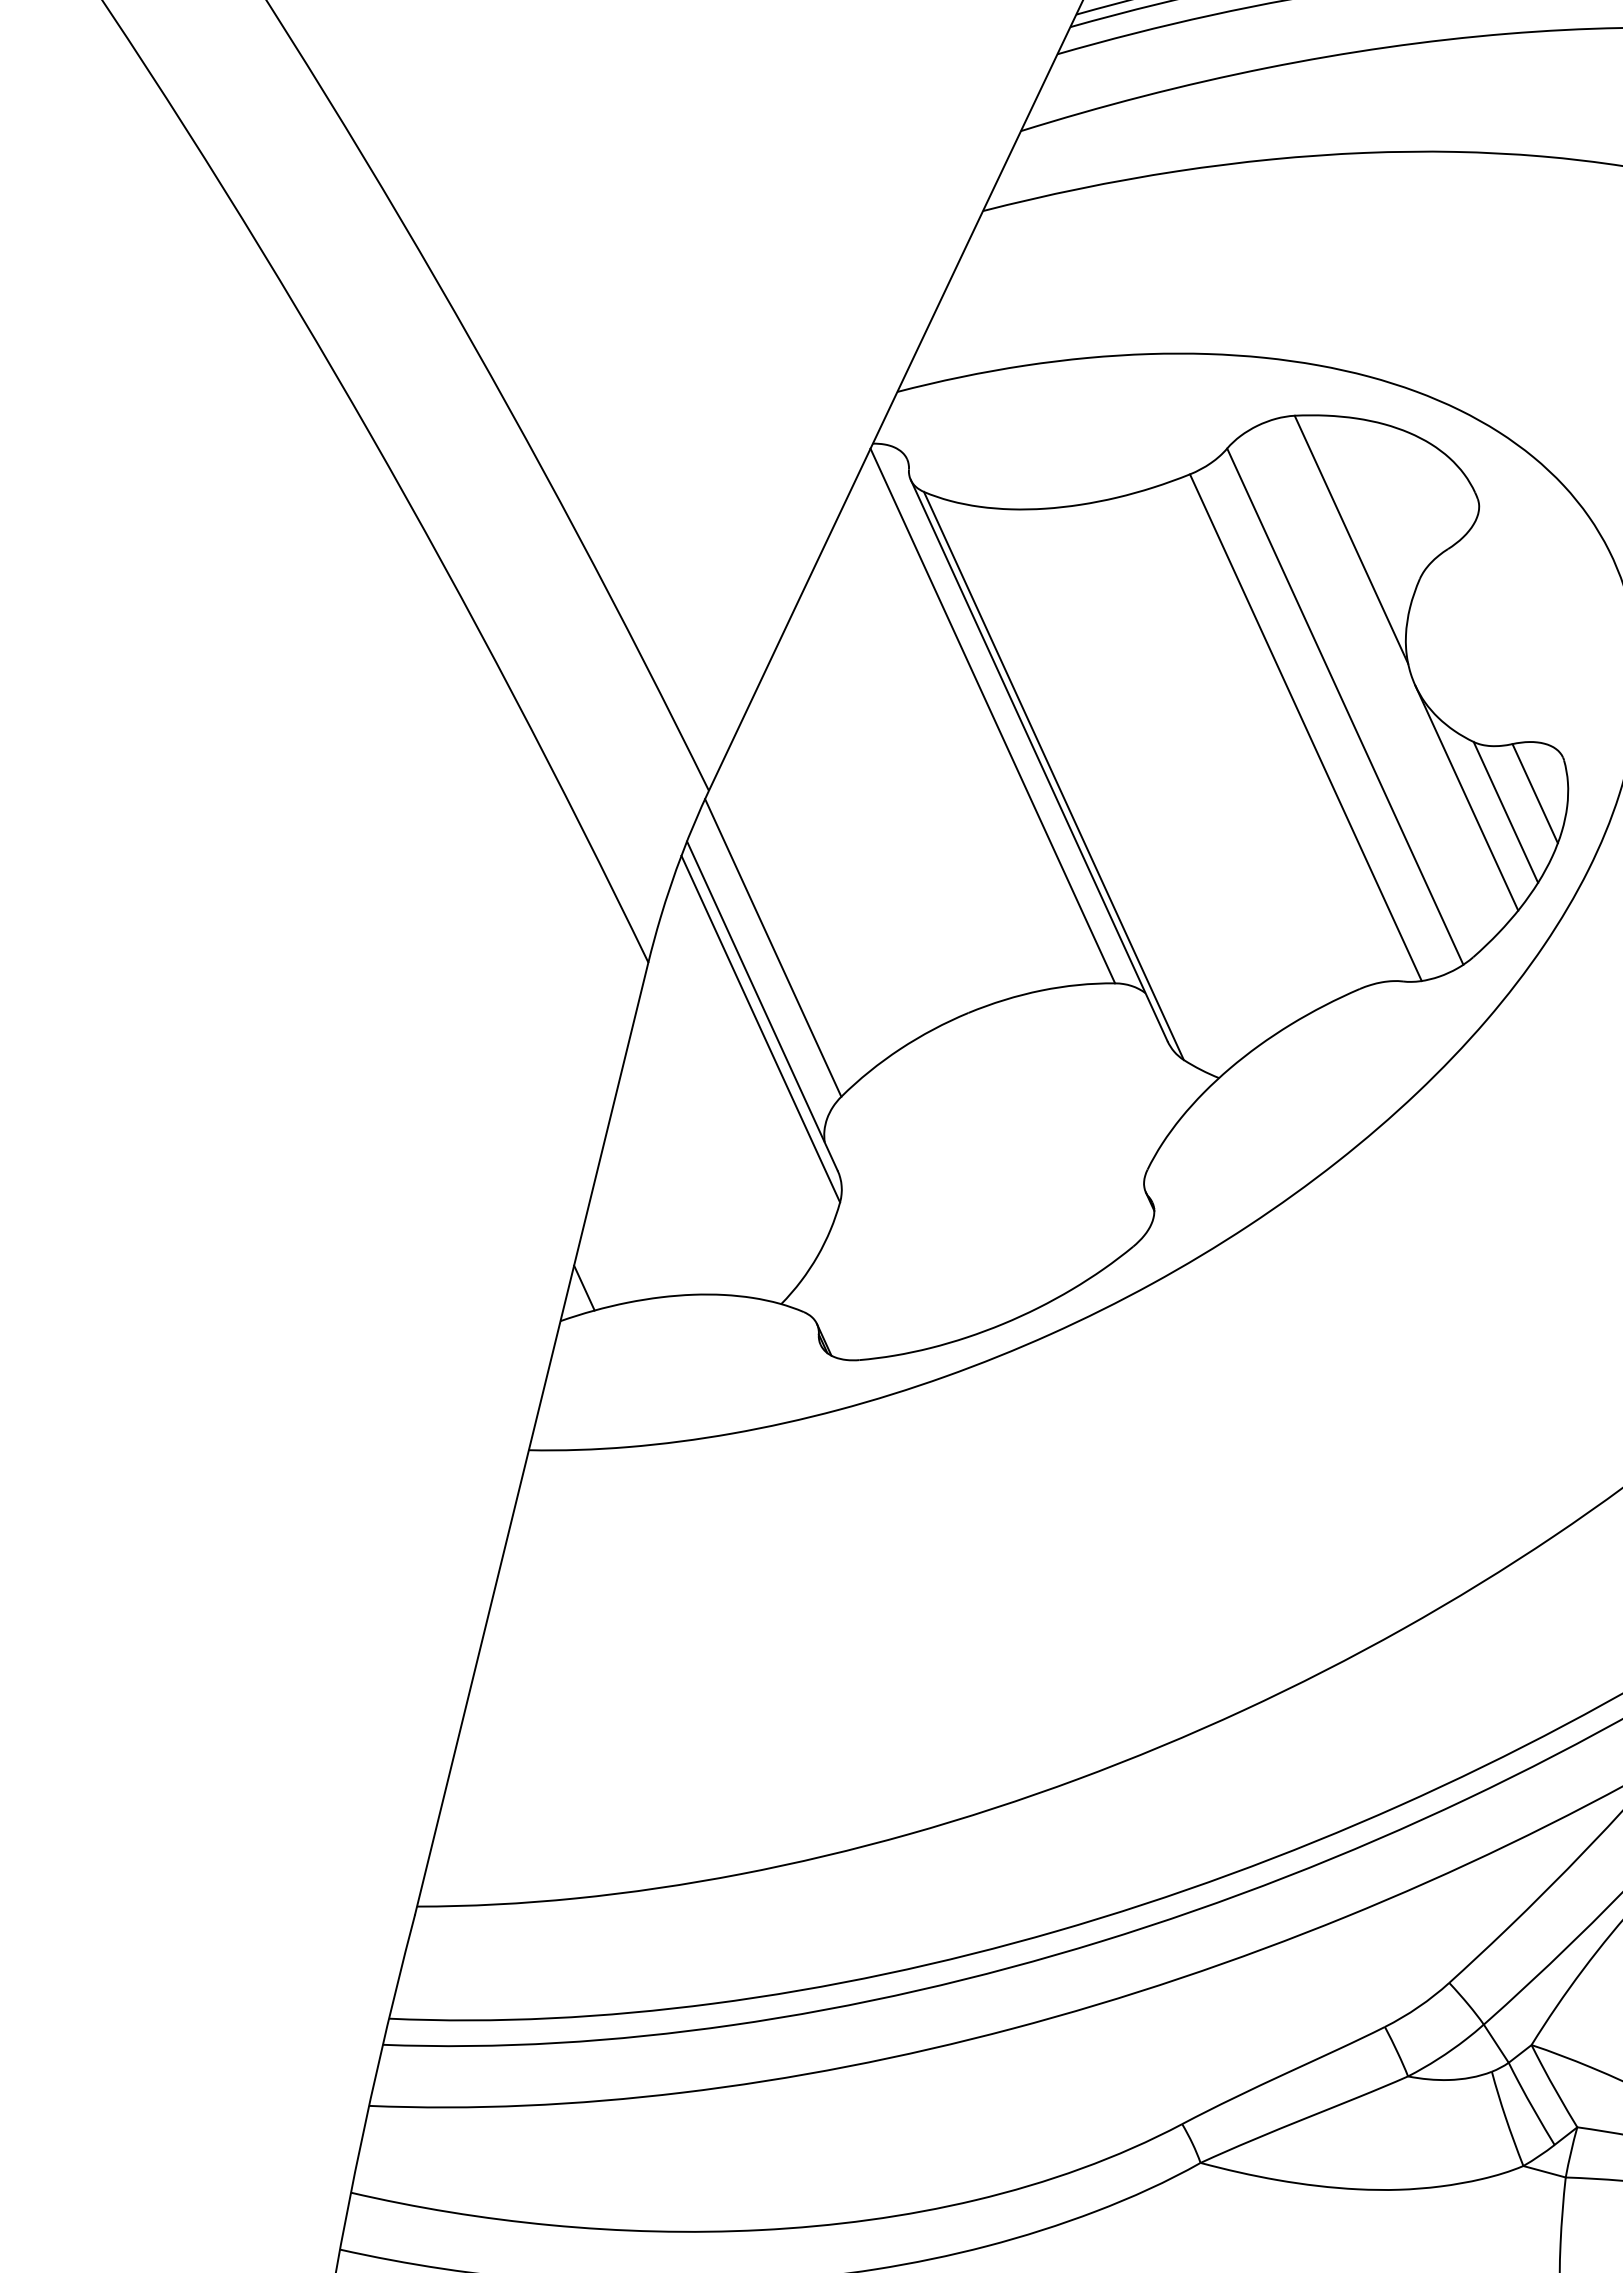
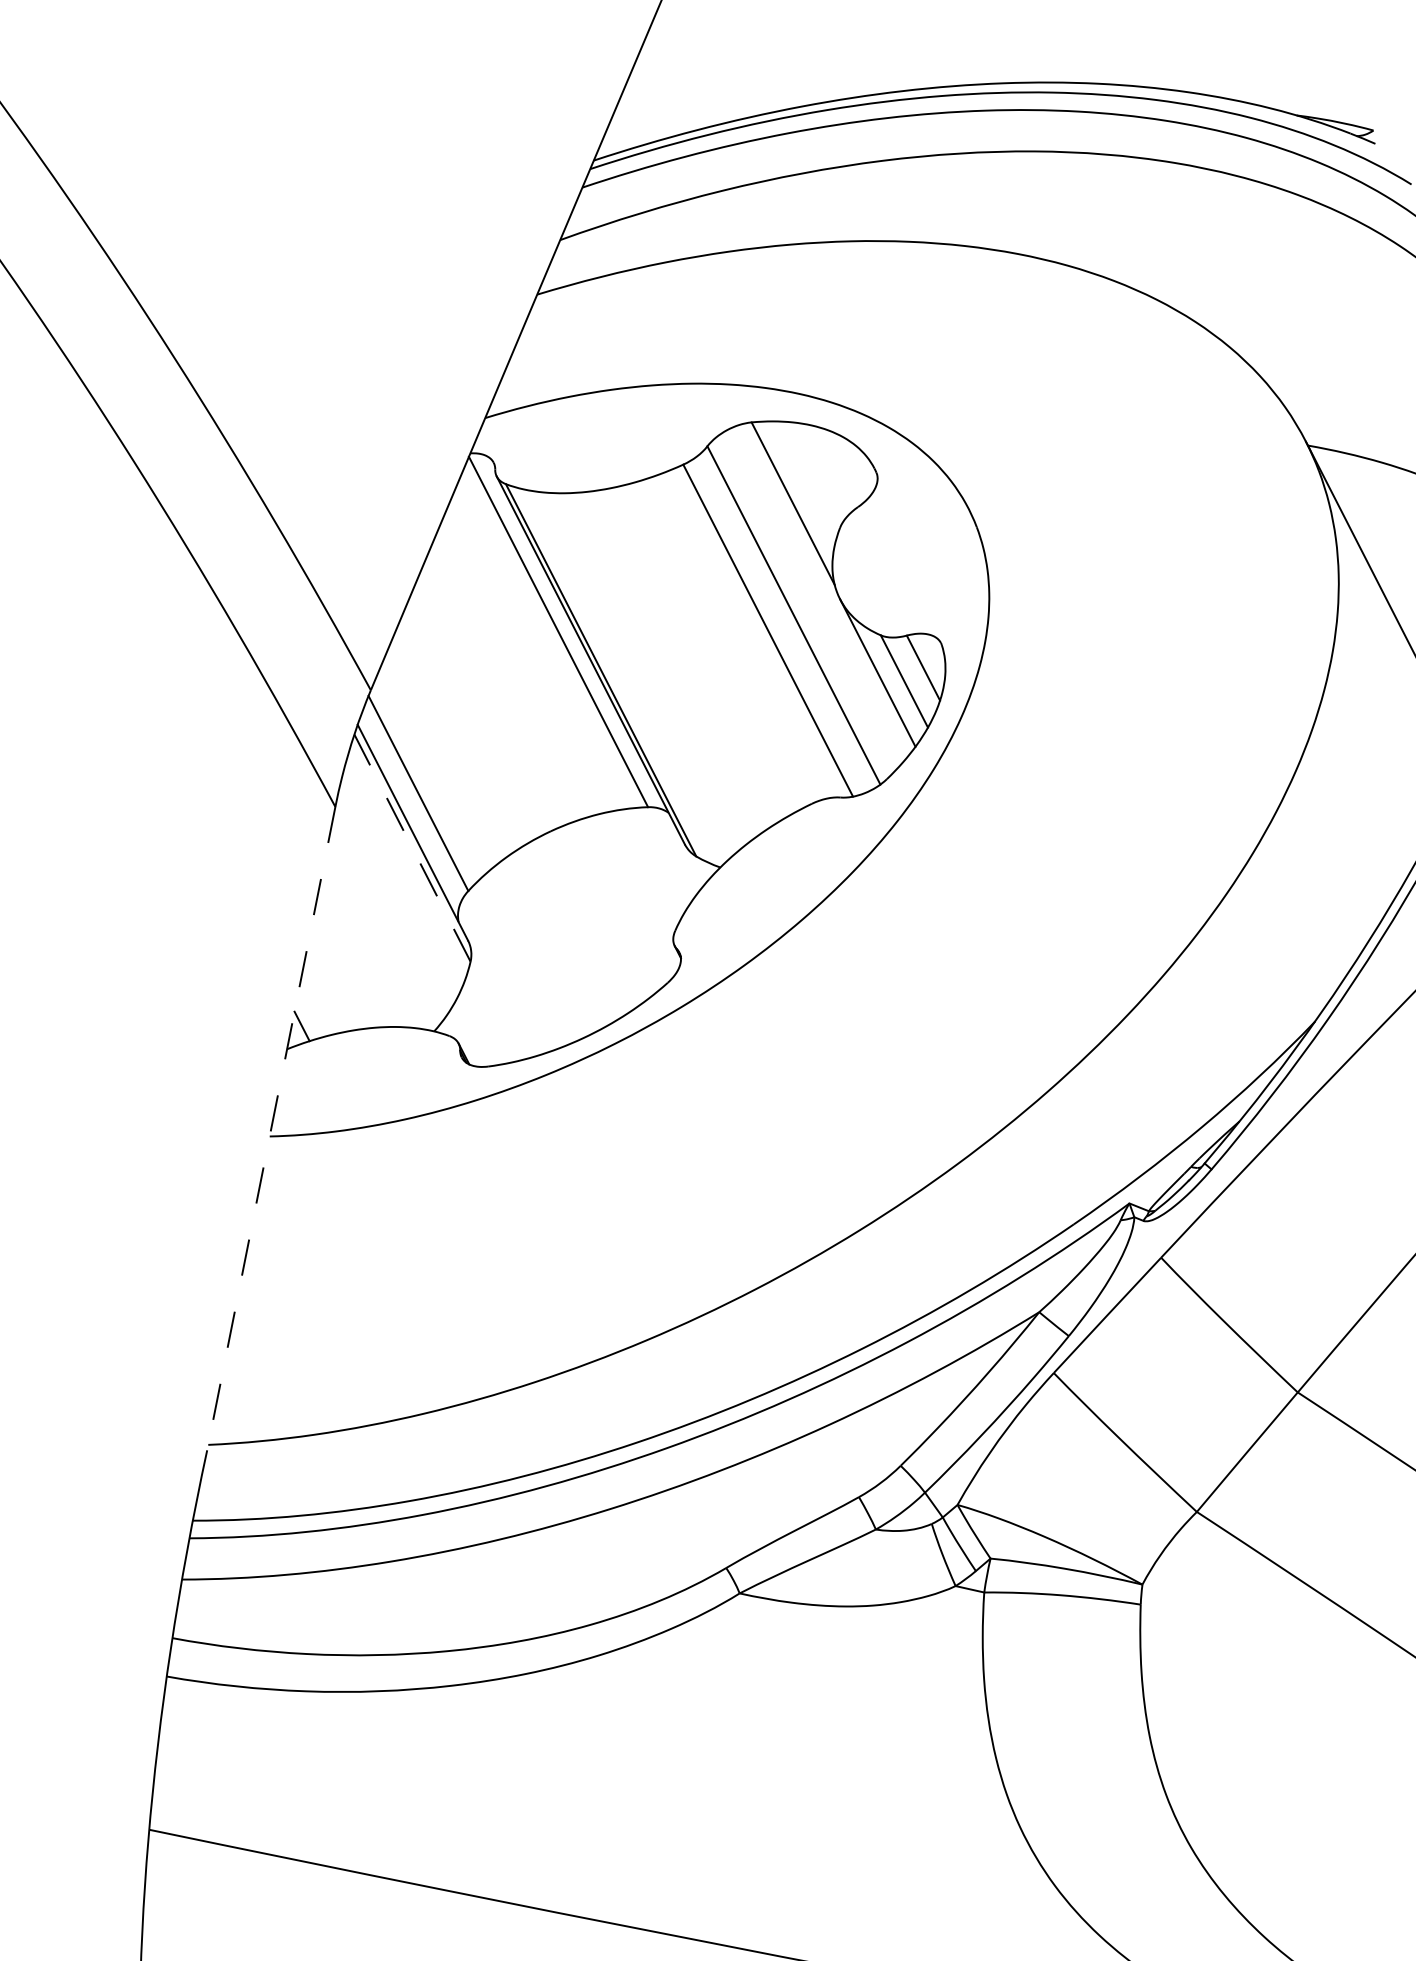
line: (760, 1029) -> (412, 848), solid -> dashed
line: (531, 1439) -> (271, 1129), solid -> dashed

